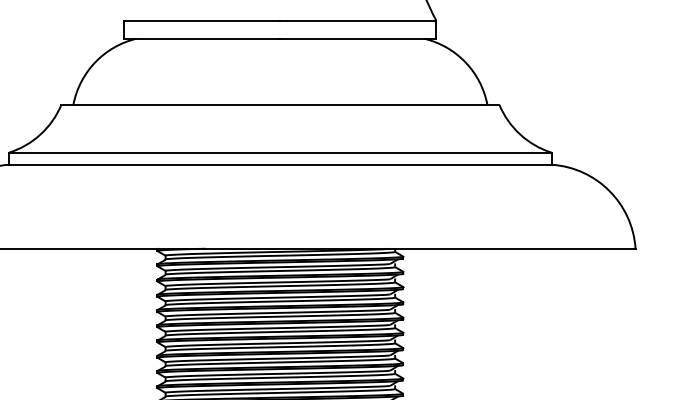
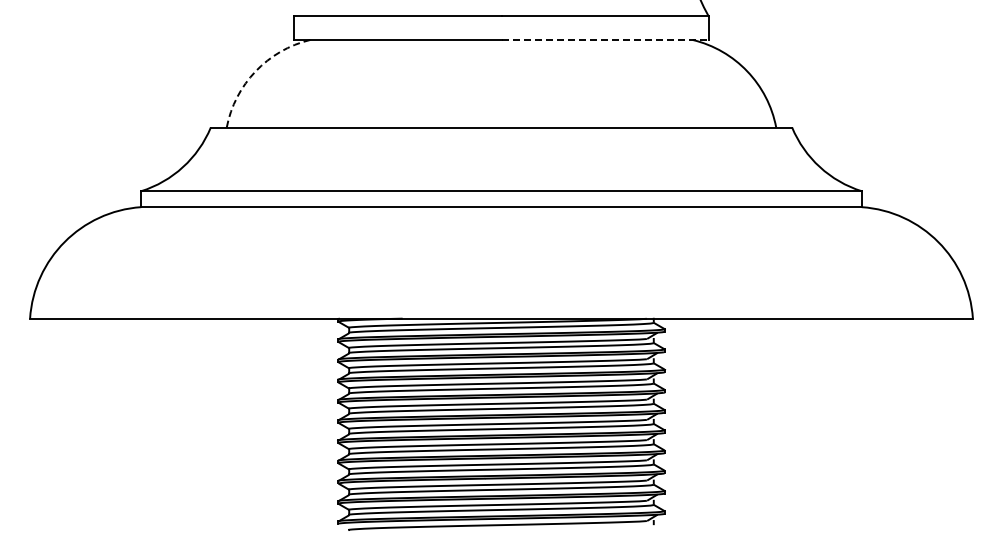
line: (358, 38) -> (605, 39), solid -> dashed
arc: (95, 62) -> (255, 71), solid -> dashed

